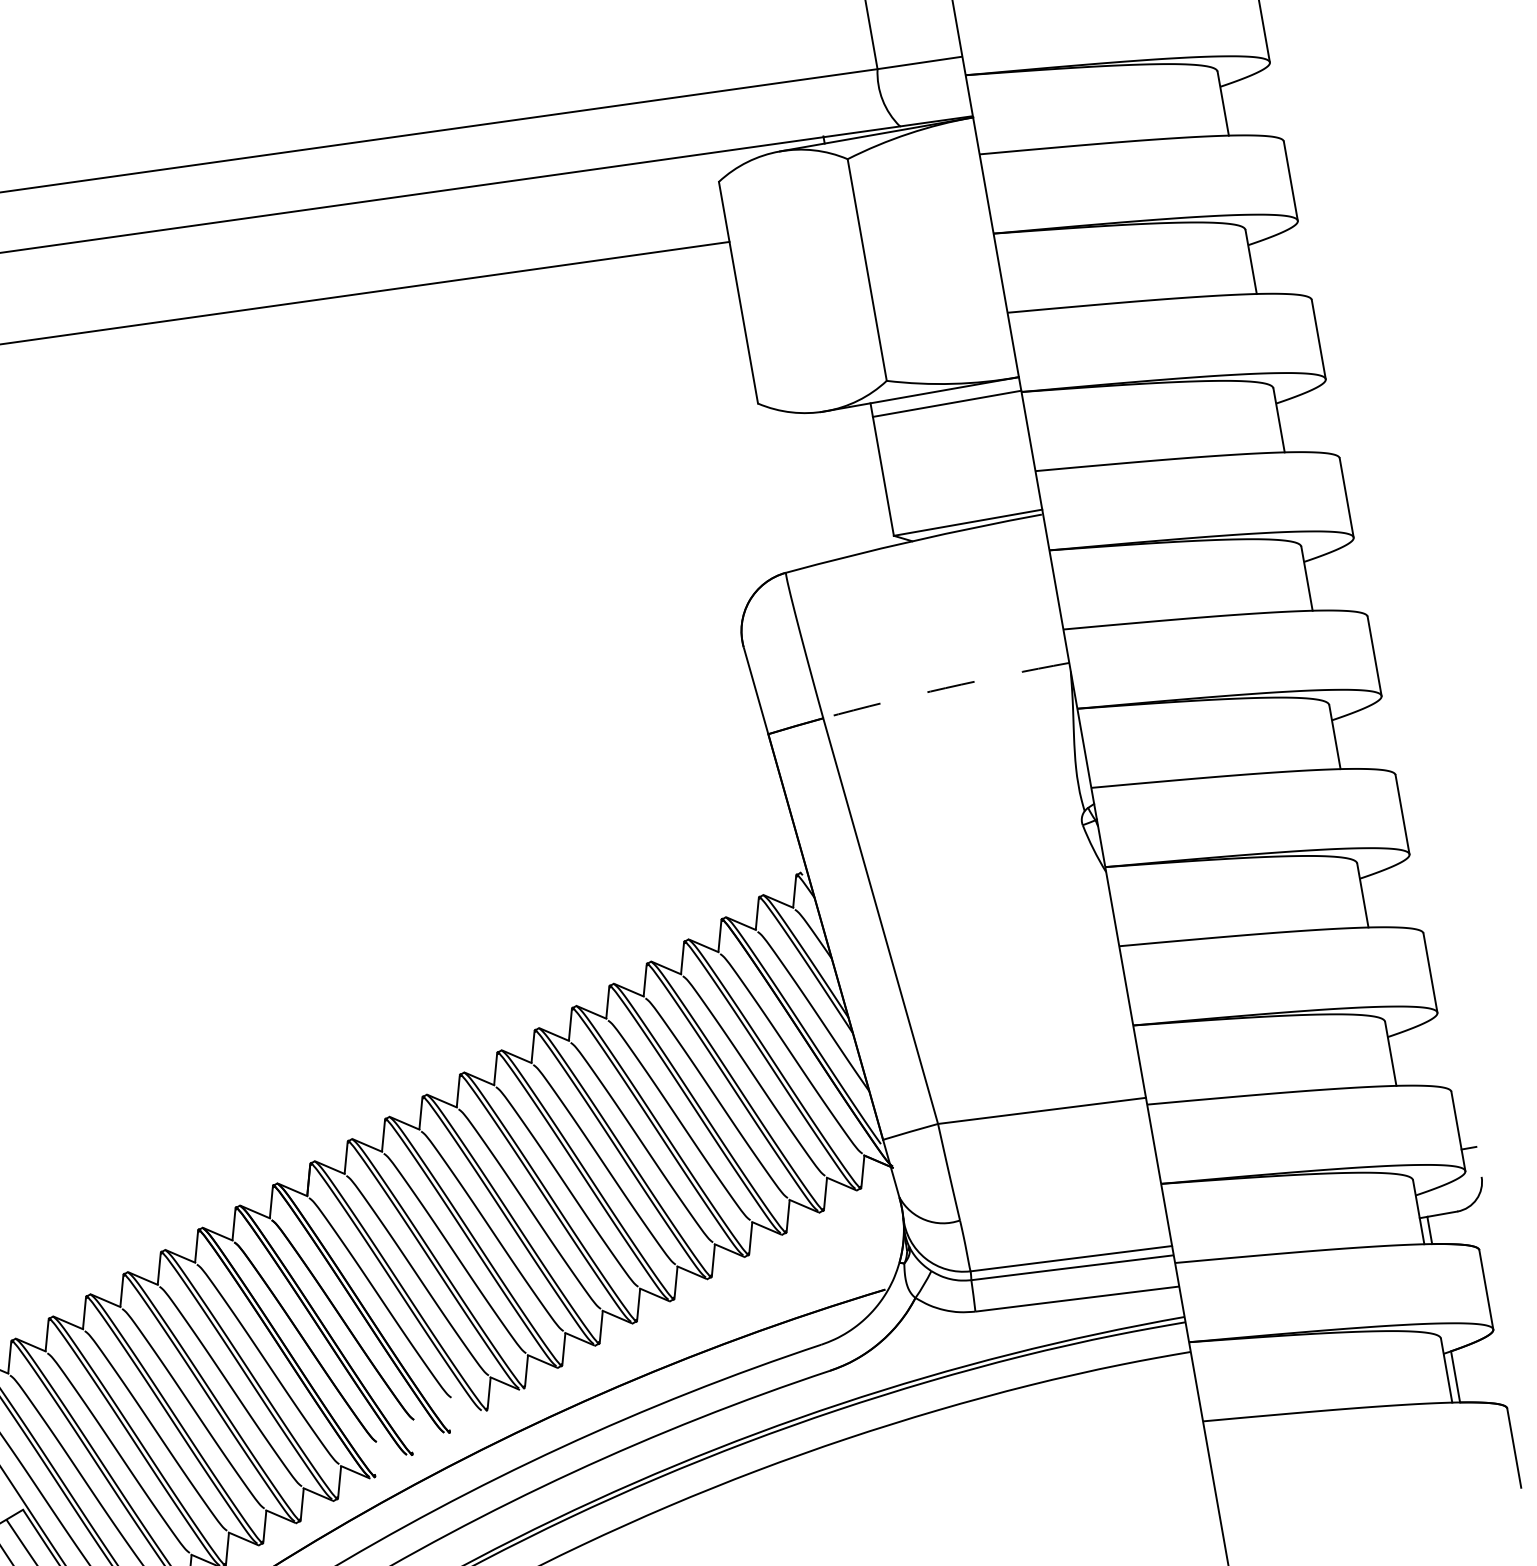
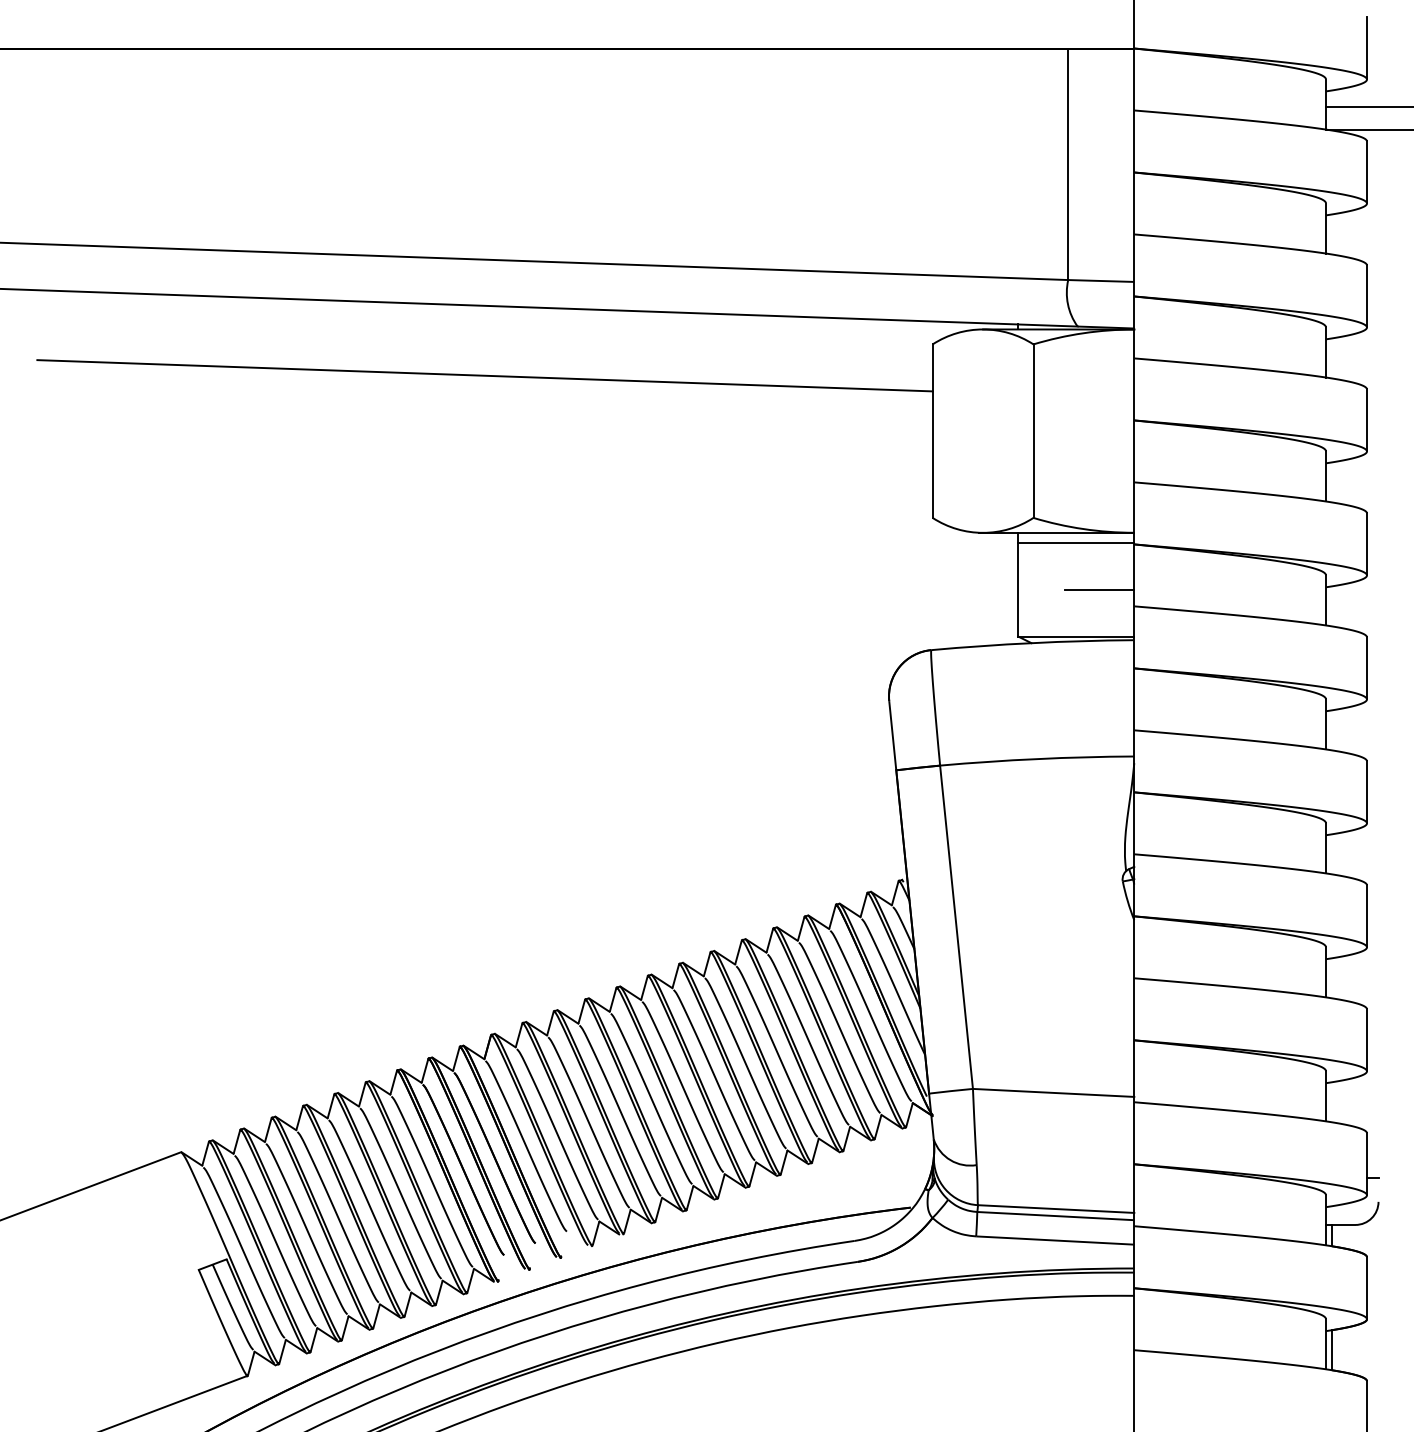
line: (987, 457) -> (1099, 589), added
arc: (946, 688) -> (1037, 759), dashed -> solid

